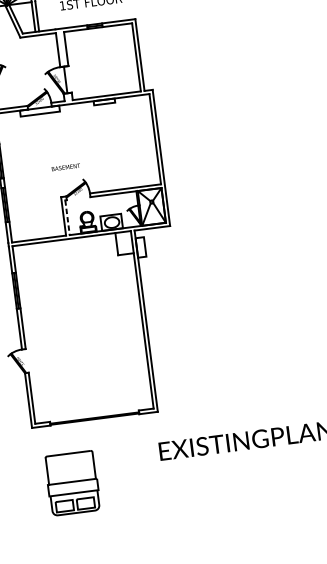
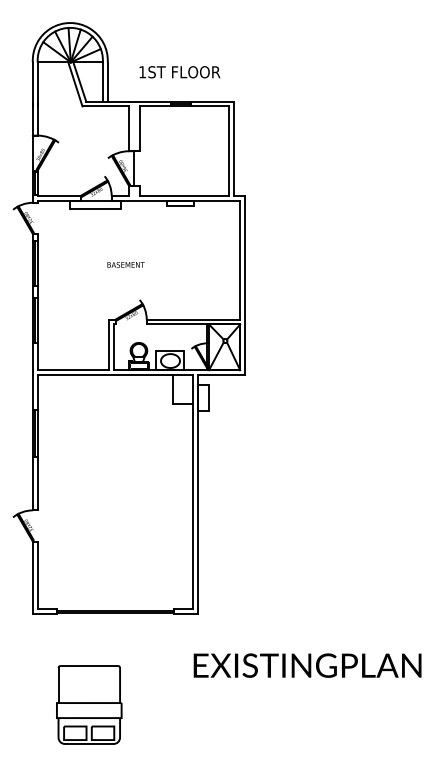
text: (65, 167) -> (125, 264), moved
line: (67, 217) -> (113, 347), dashed -> solid
part: (72, 482) -> (89, 704), moved

